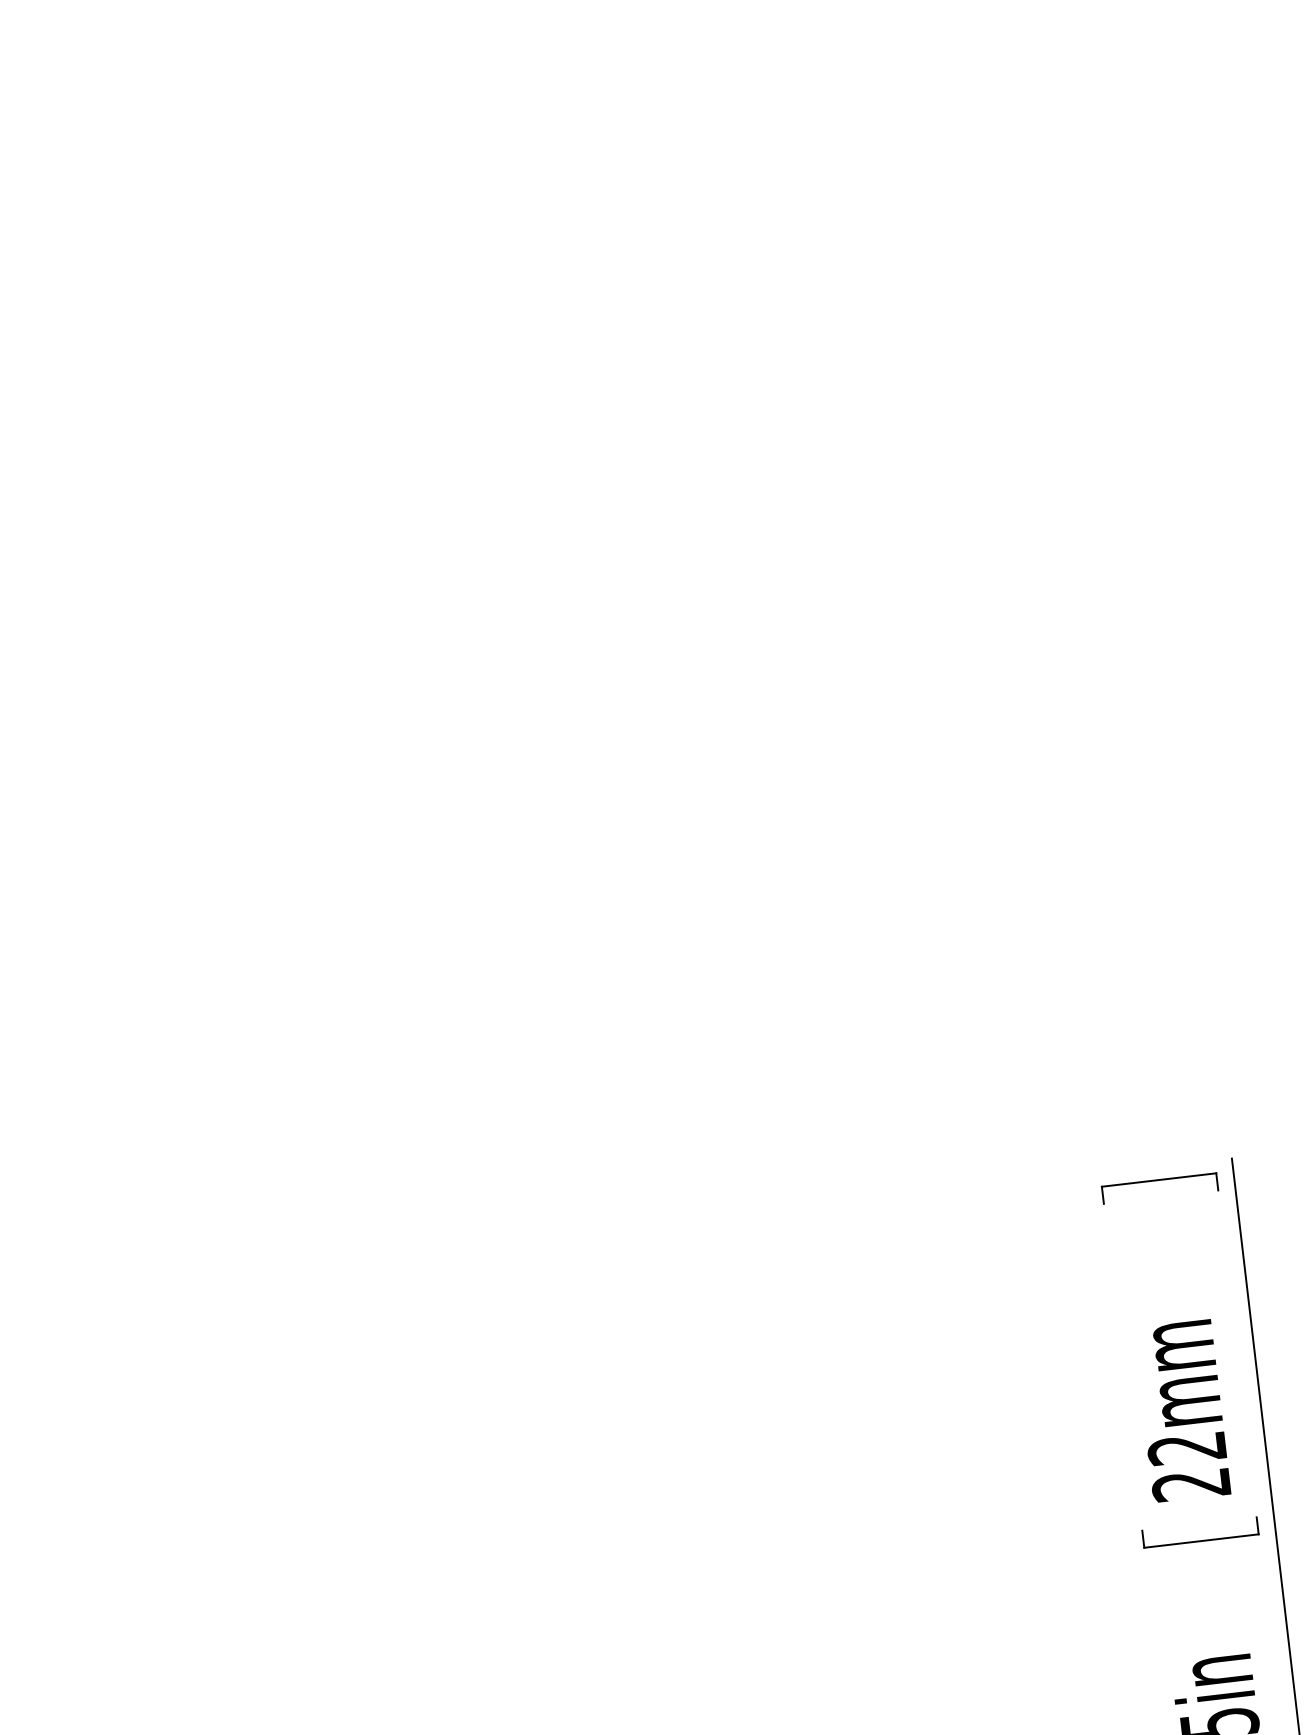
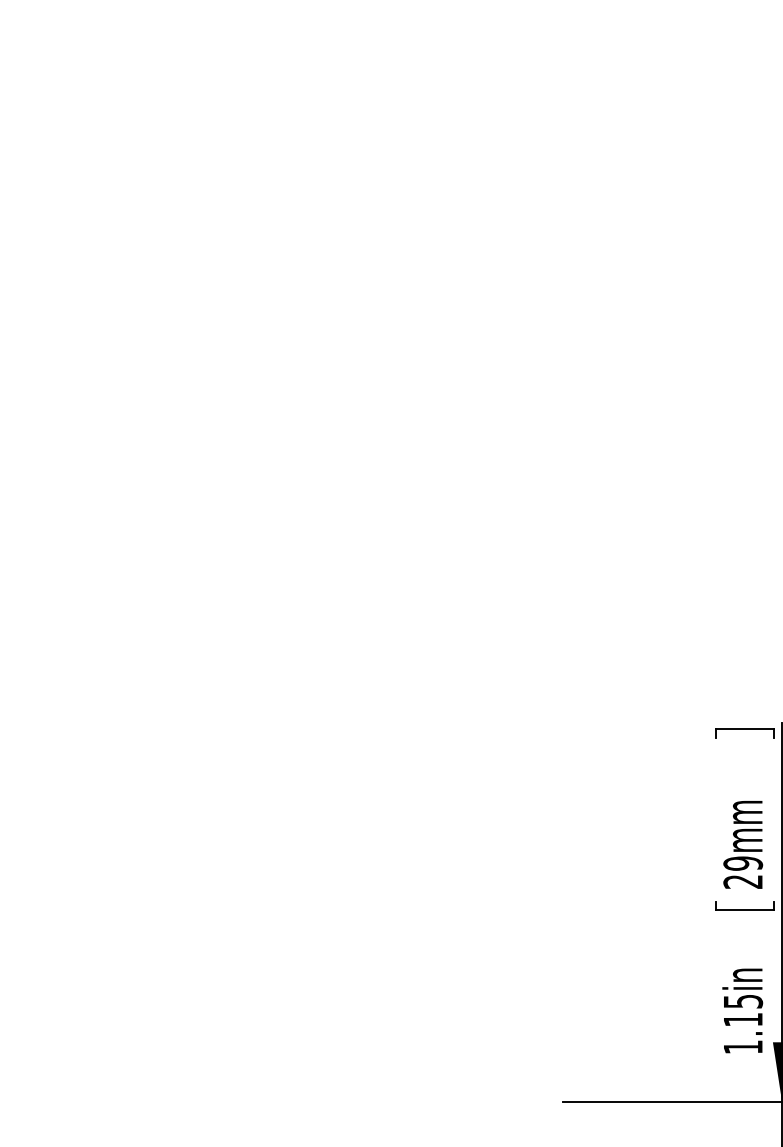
text: (1187, 1448) -> (743, 863), 22mm -> 29mm

